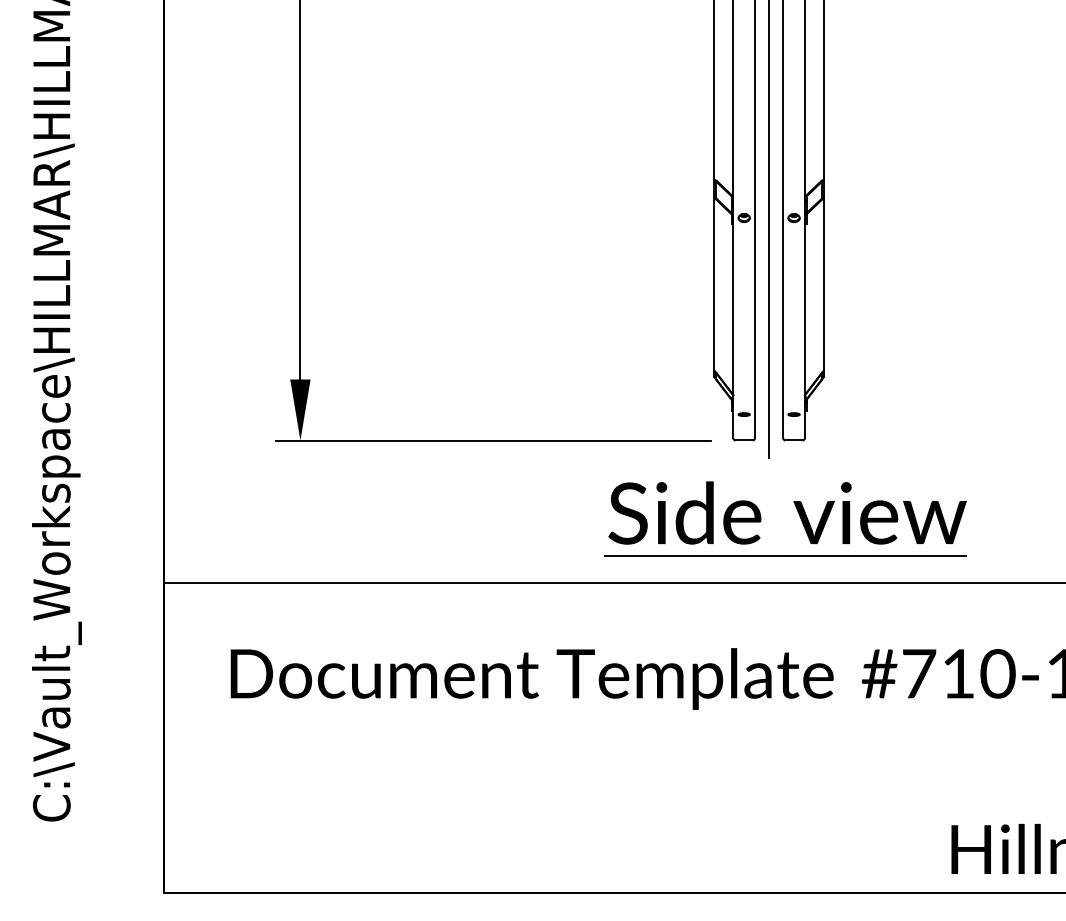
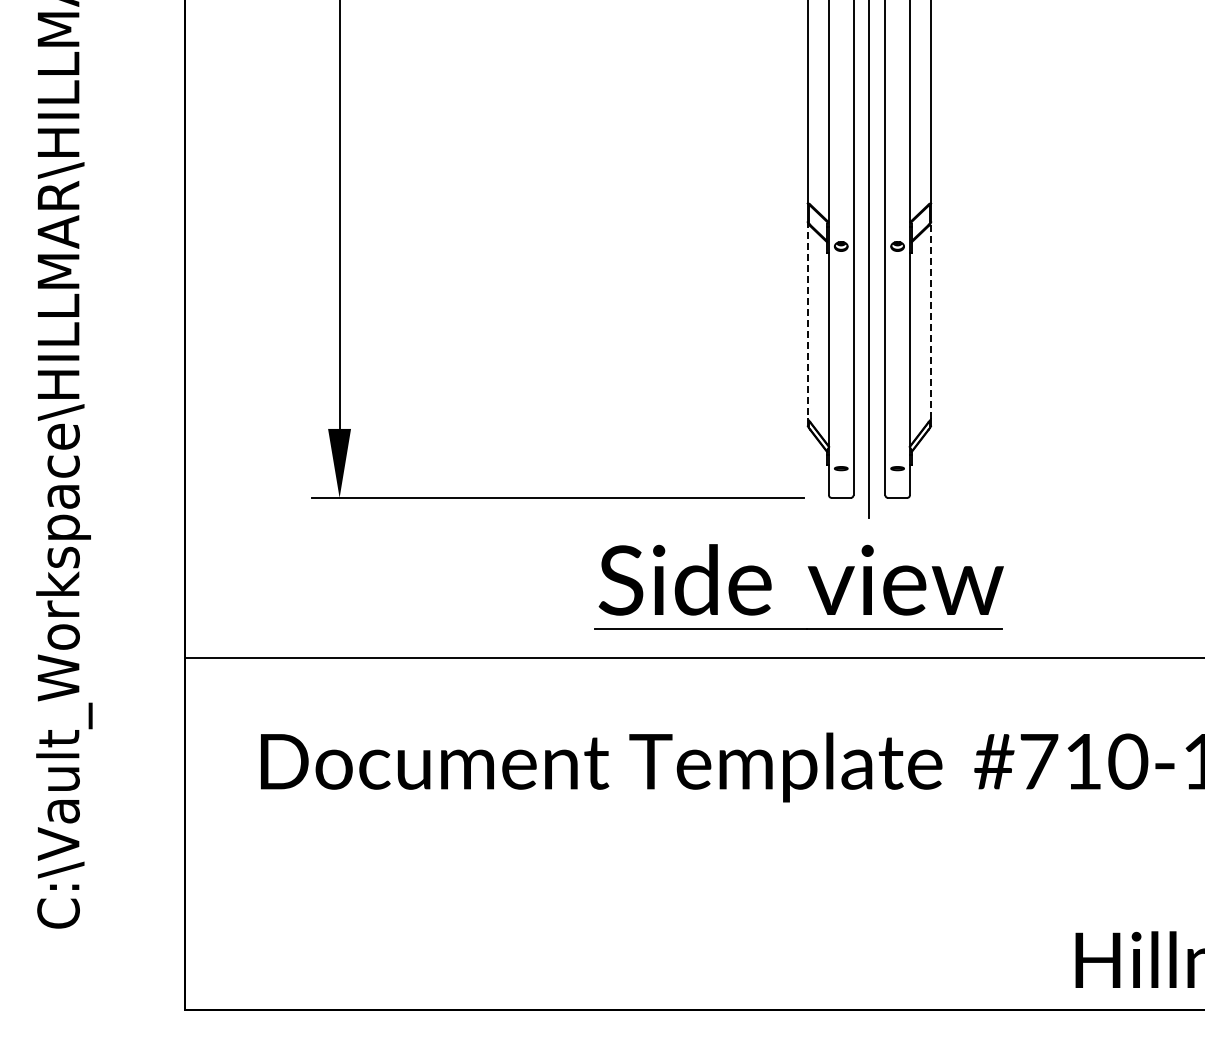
line: (714, 283) -> (807, 320), solid -> dashed
line: (824, 283) -> (931, 320), solid -> dashed
part: (798, 514) -> (813, 581), moved

